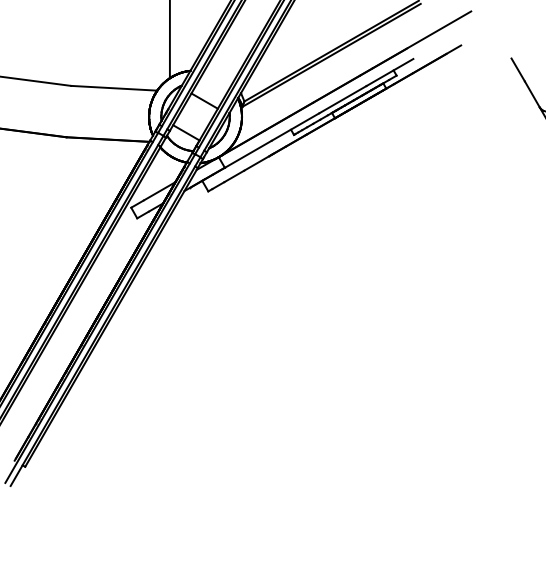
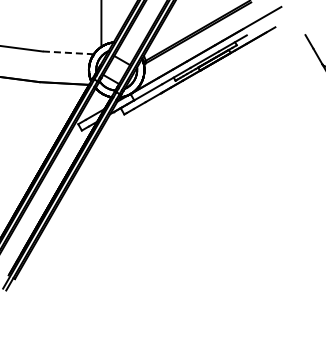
line: (114, 87) -> (68, 52), solid -> dashed

